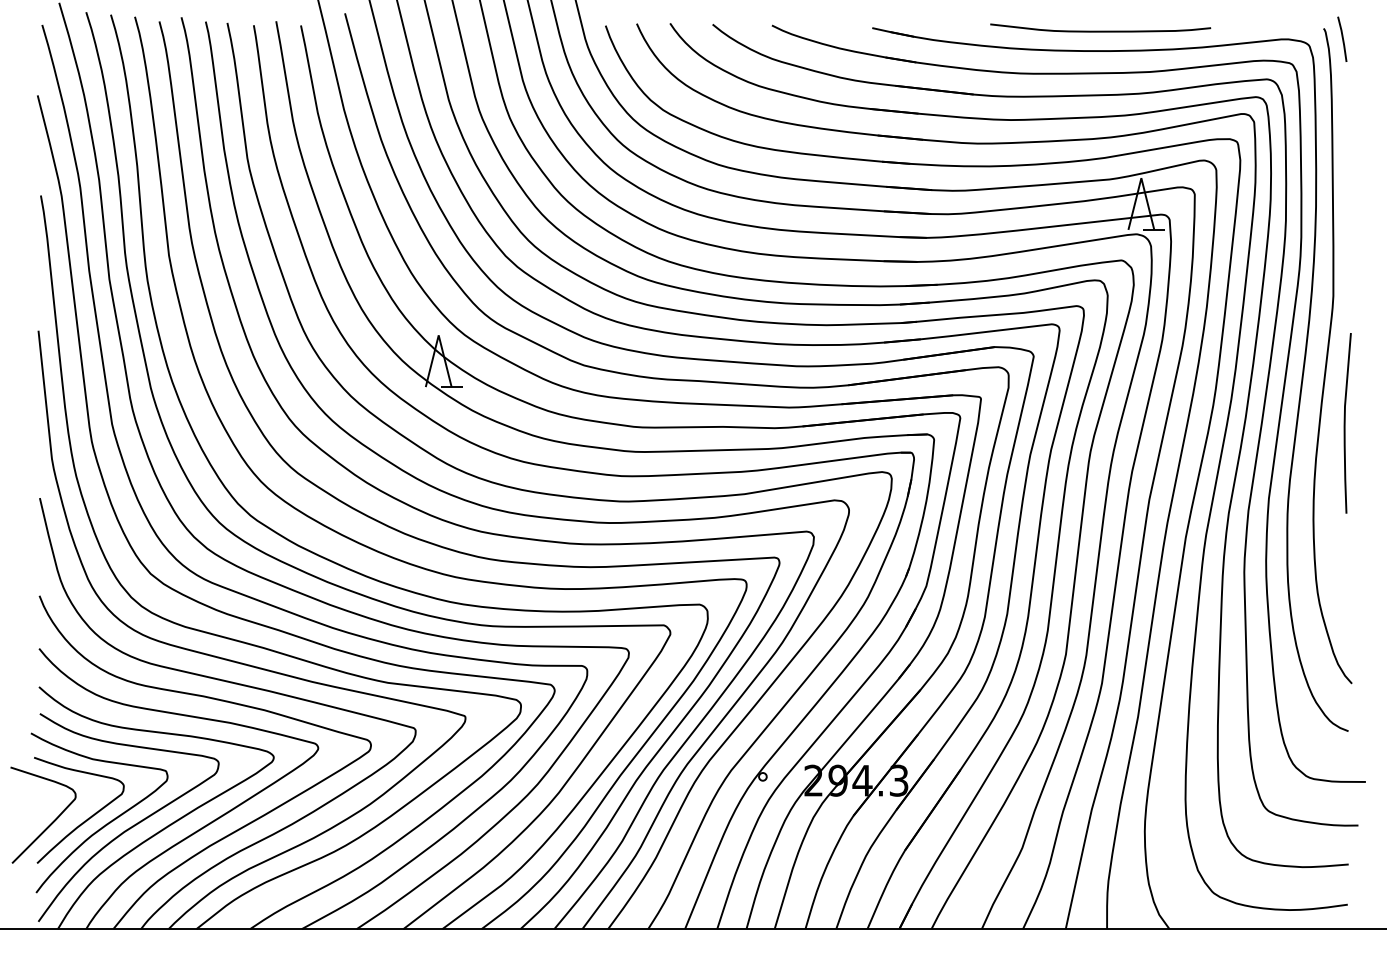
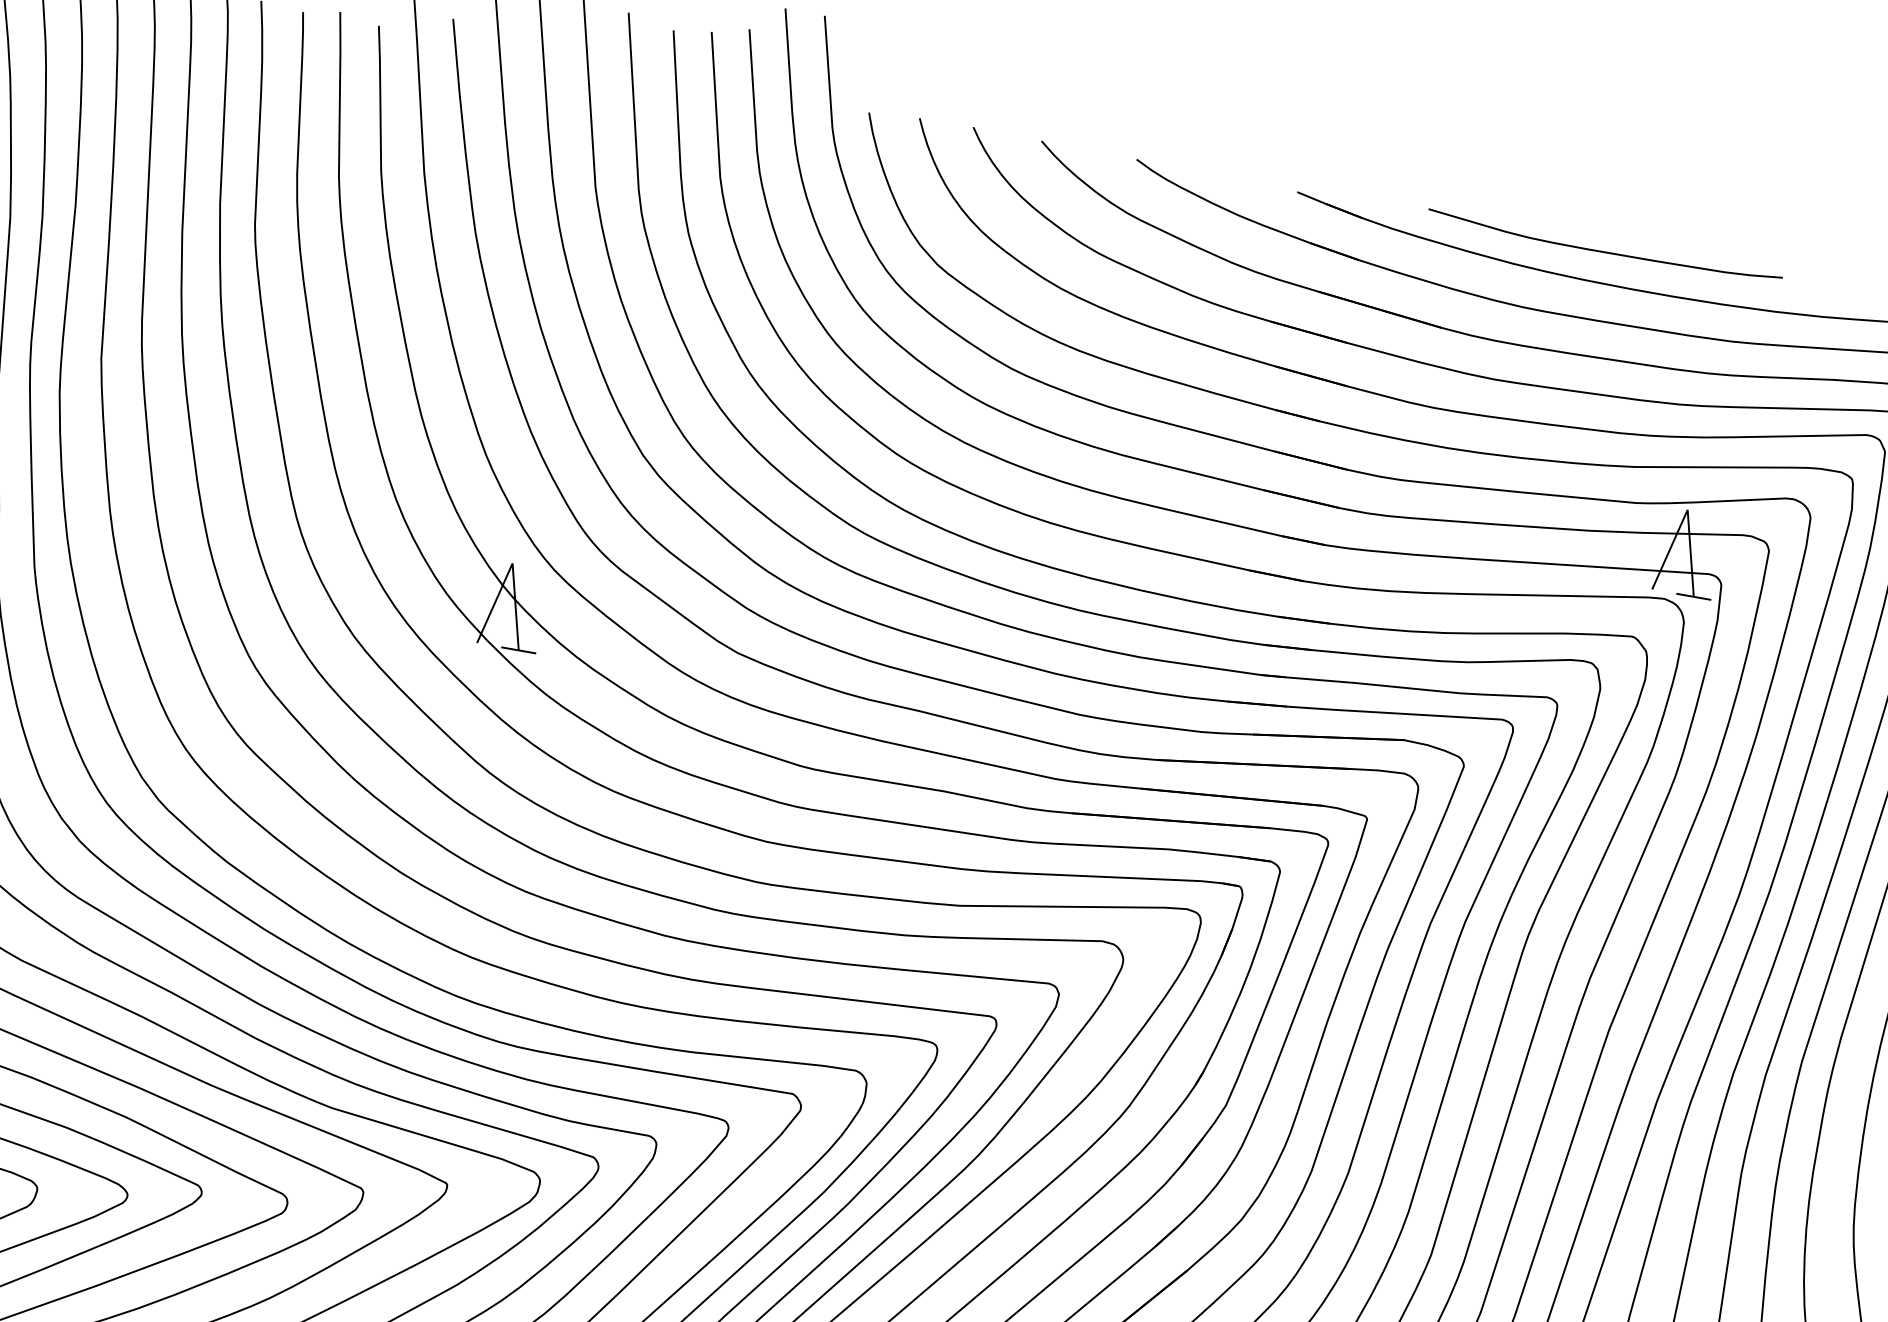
curve: (1100, 30) -> (1604, 250), moved

